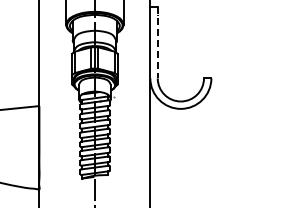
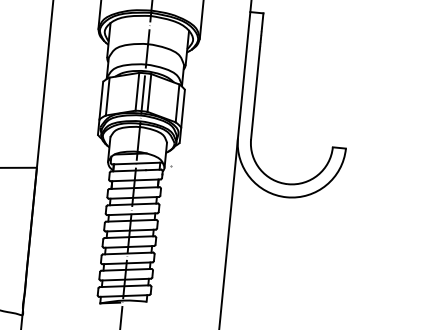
line: (157, 42) -> (256, 75), dashed -> solid

